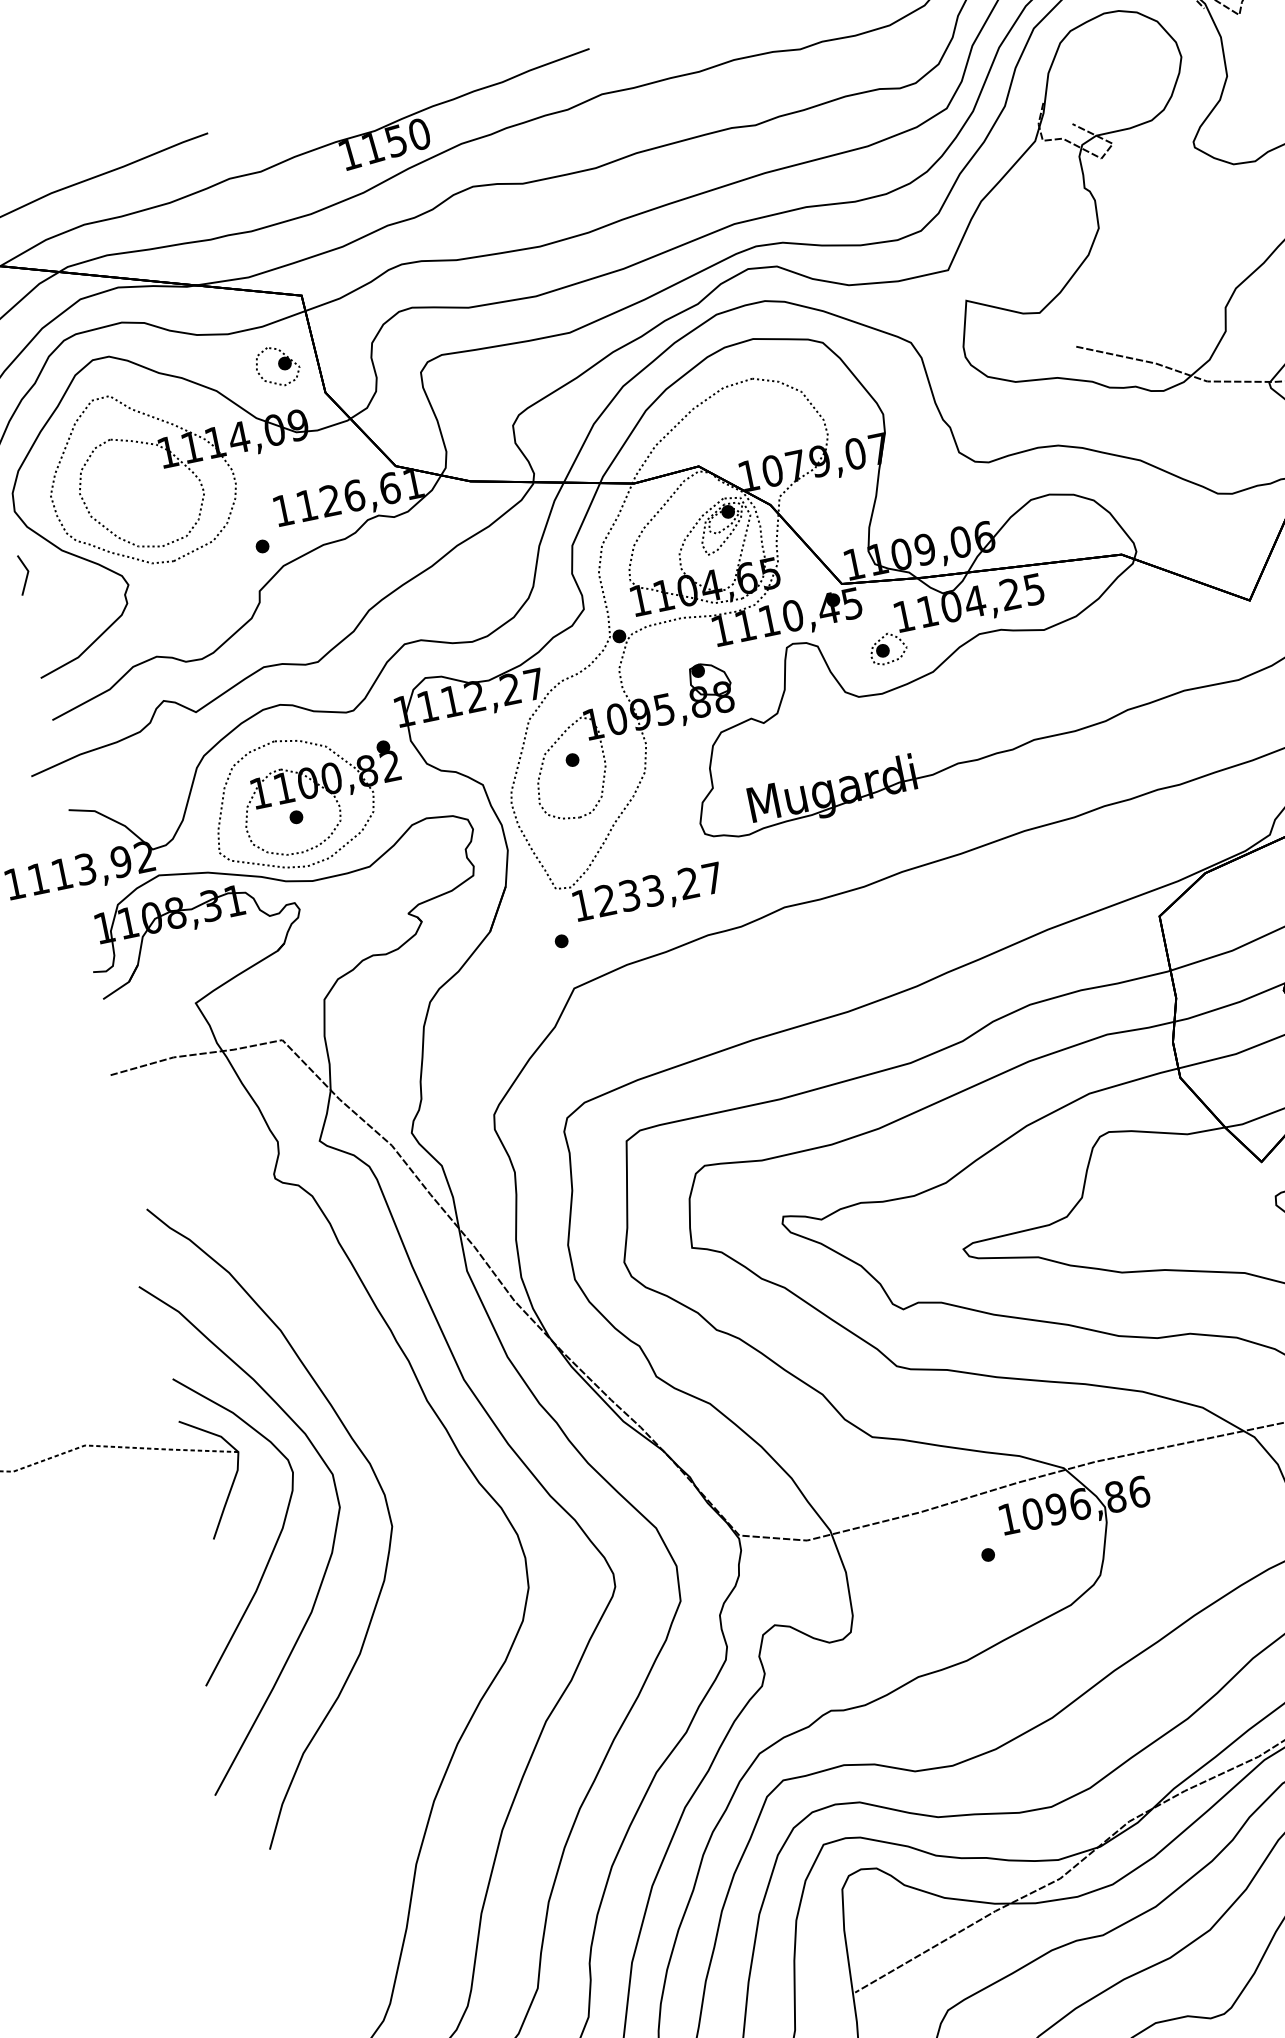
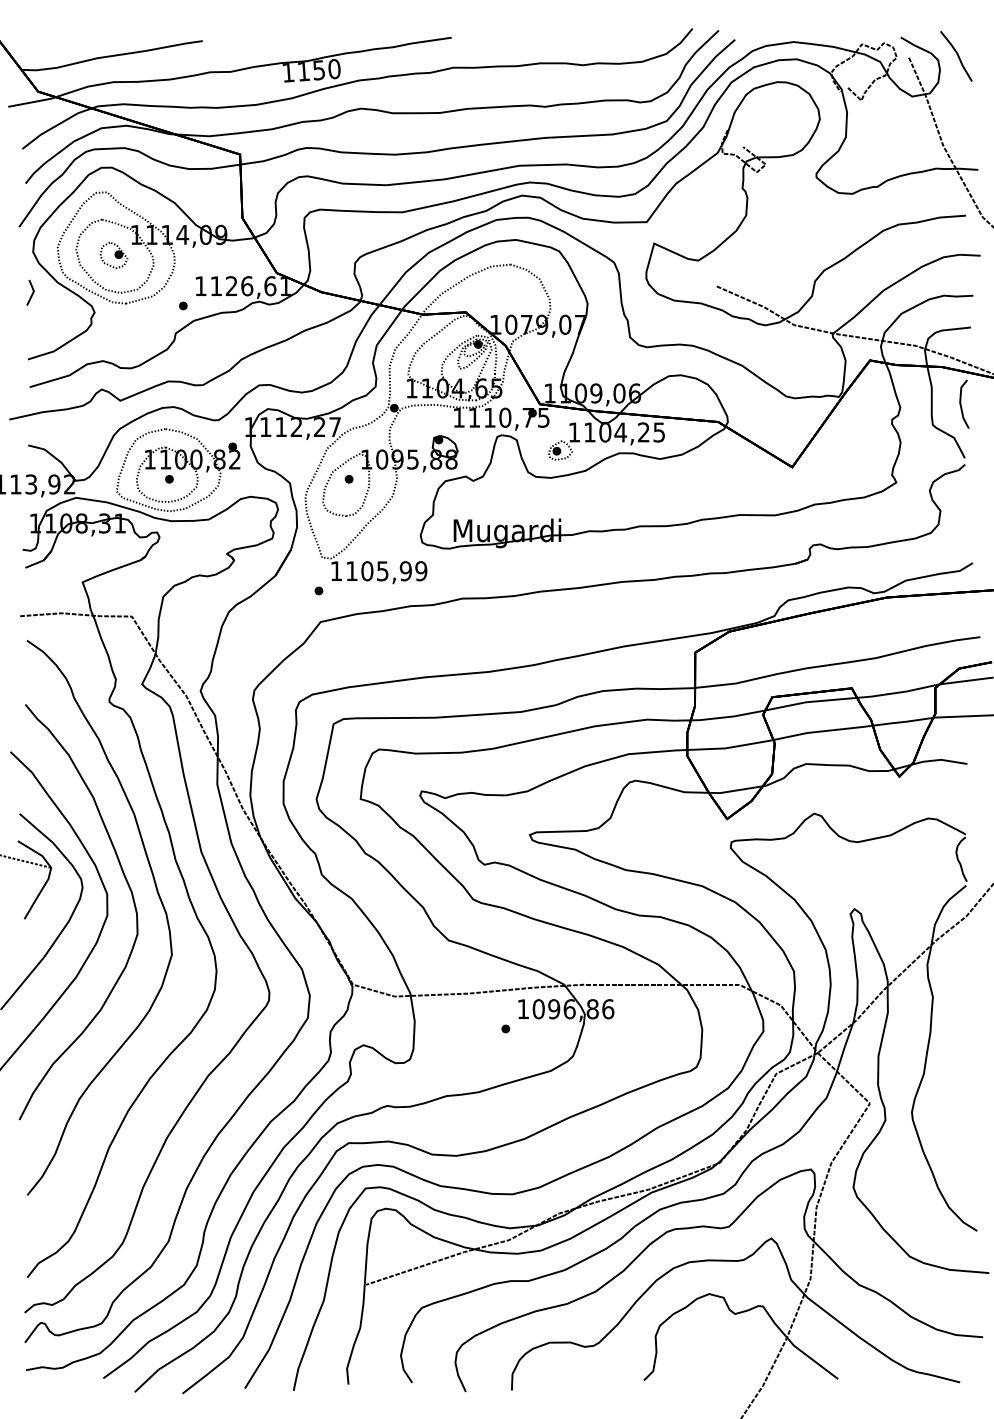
part: (276, 366) -> (113, 255), moved
text: (828, 608) -> (528, 417), 1110,45 -> 1110,75
text: (659, 889) -> (386, 571), 1233,27 -> 1105,99
curve: (412, 1463) -> (158, 897), added

